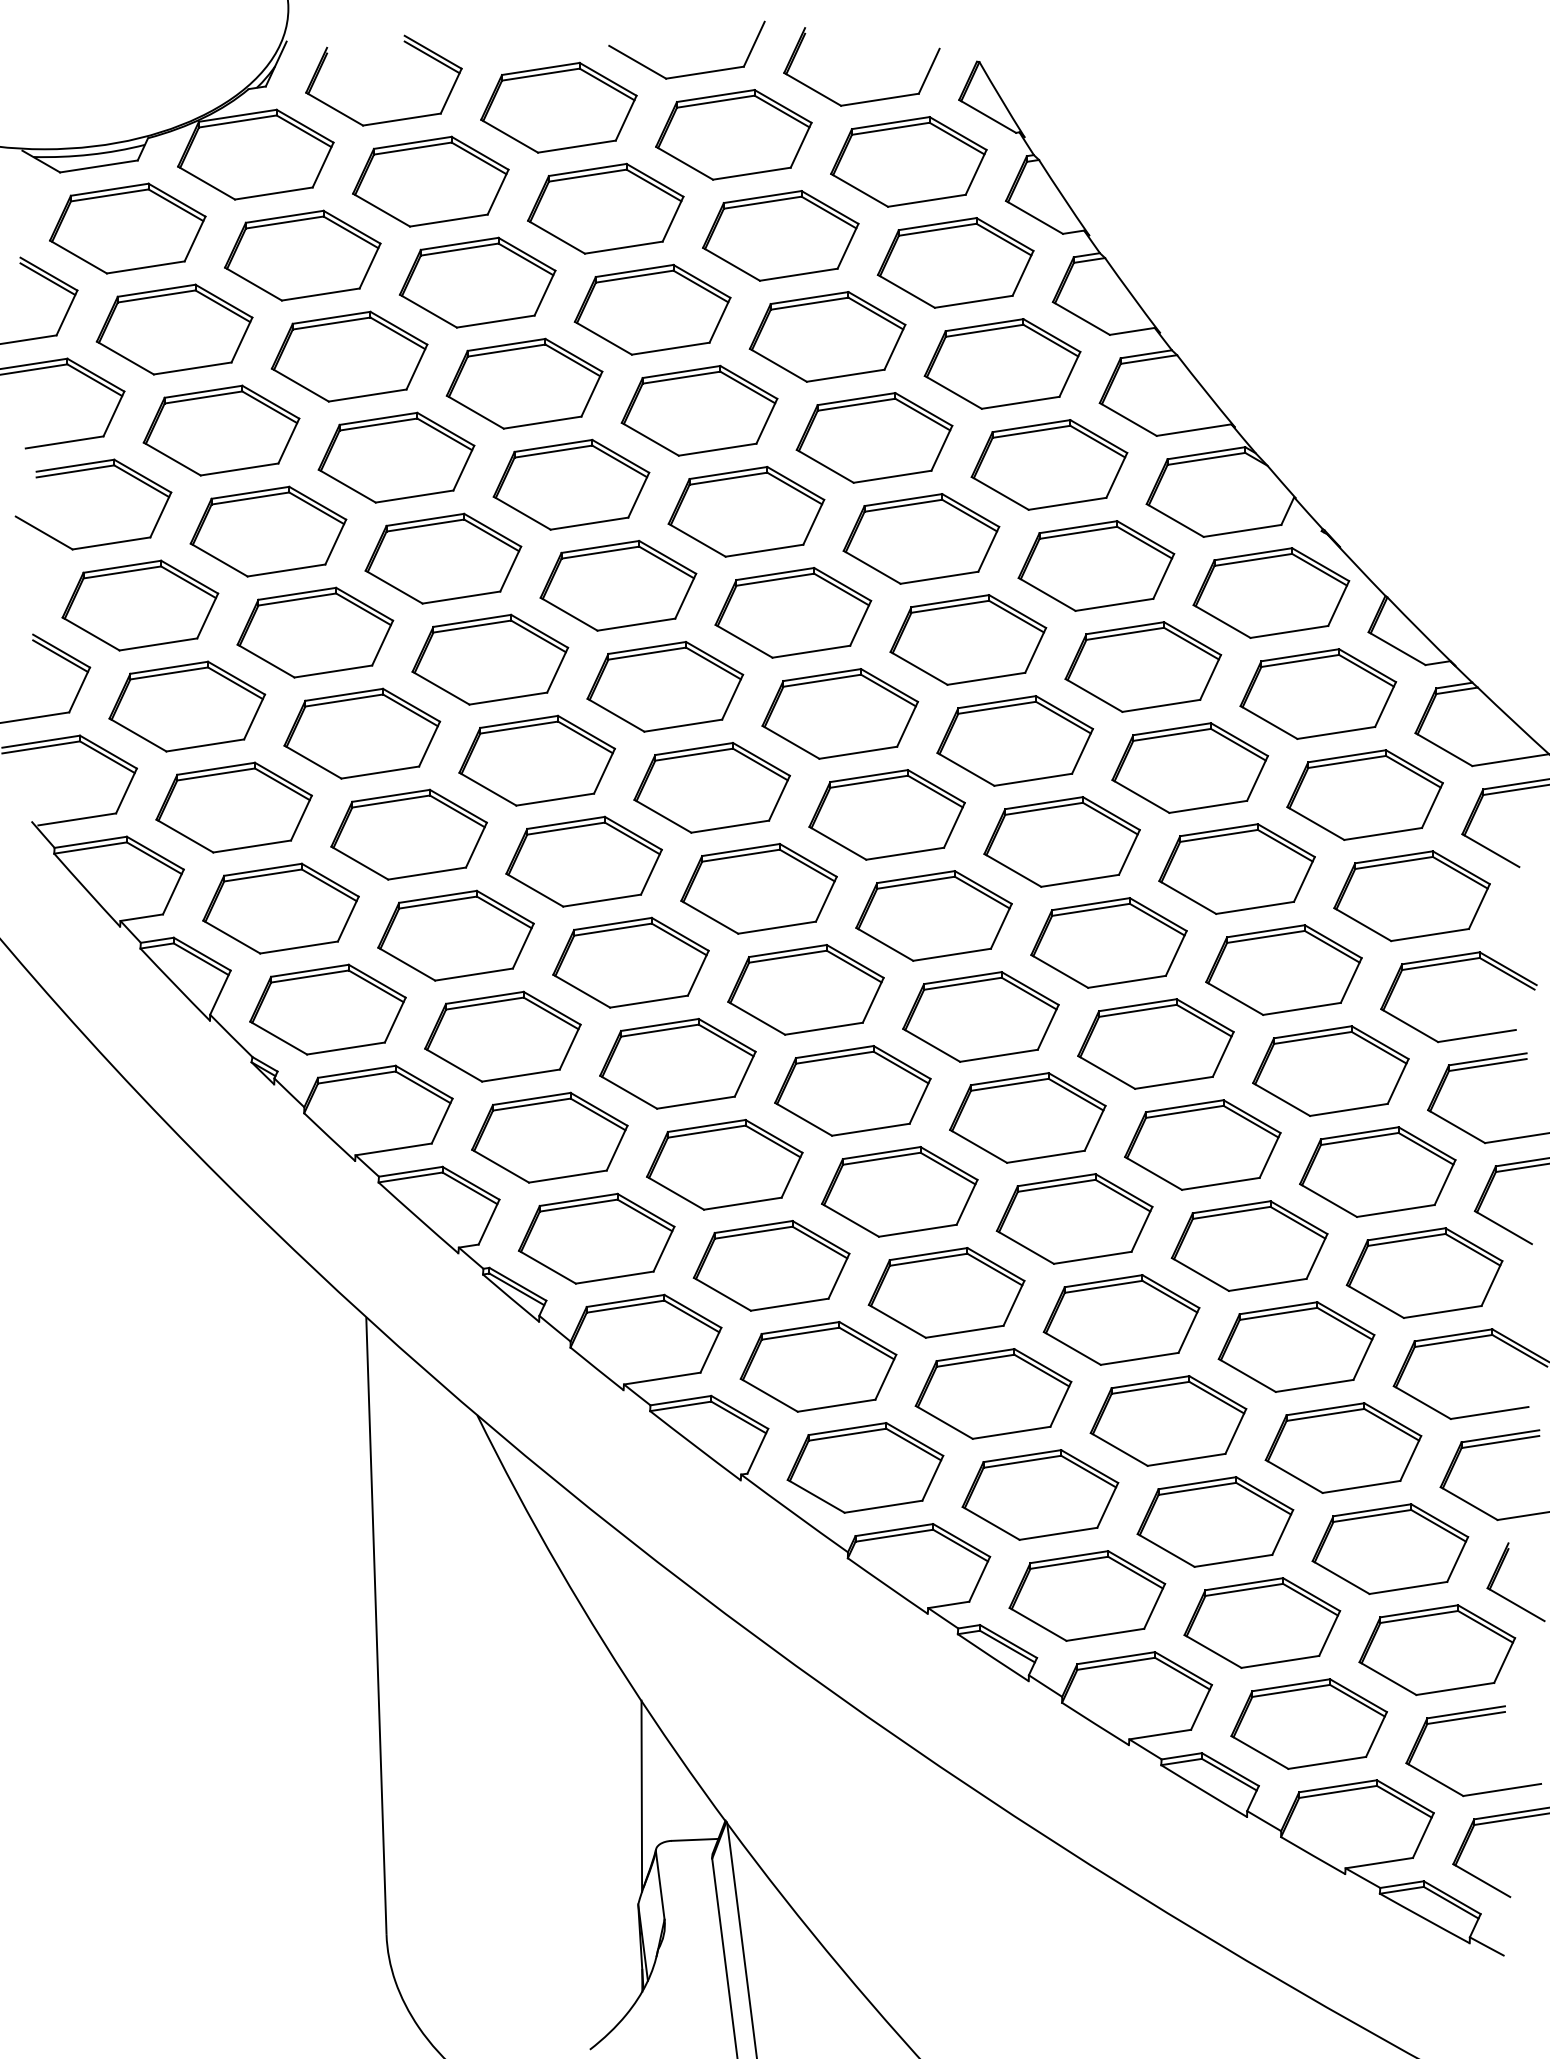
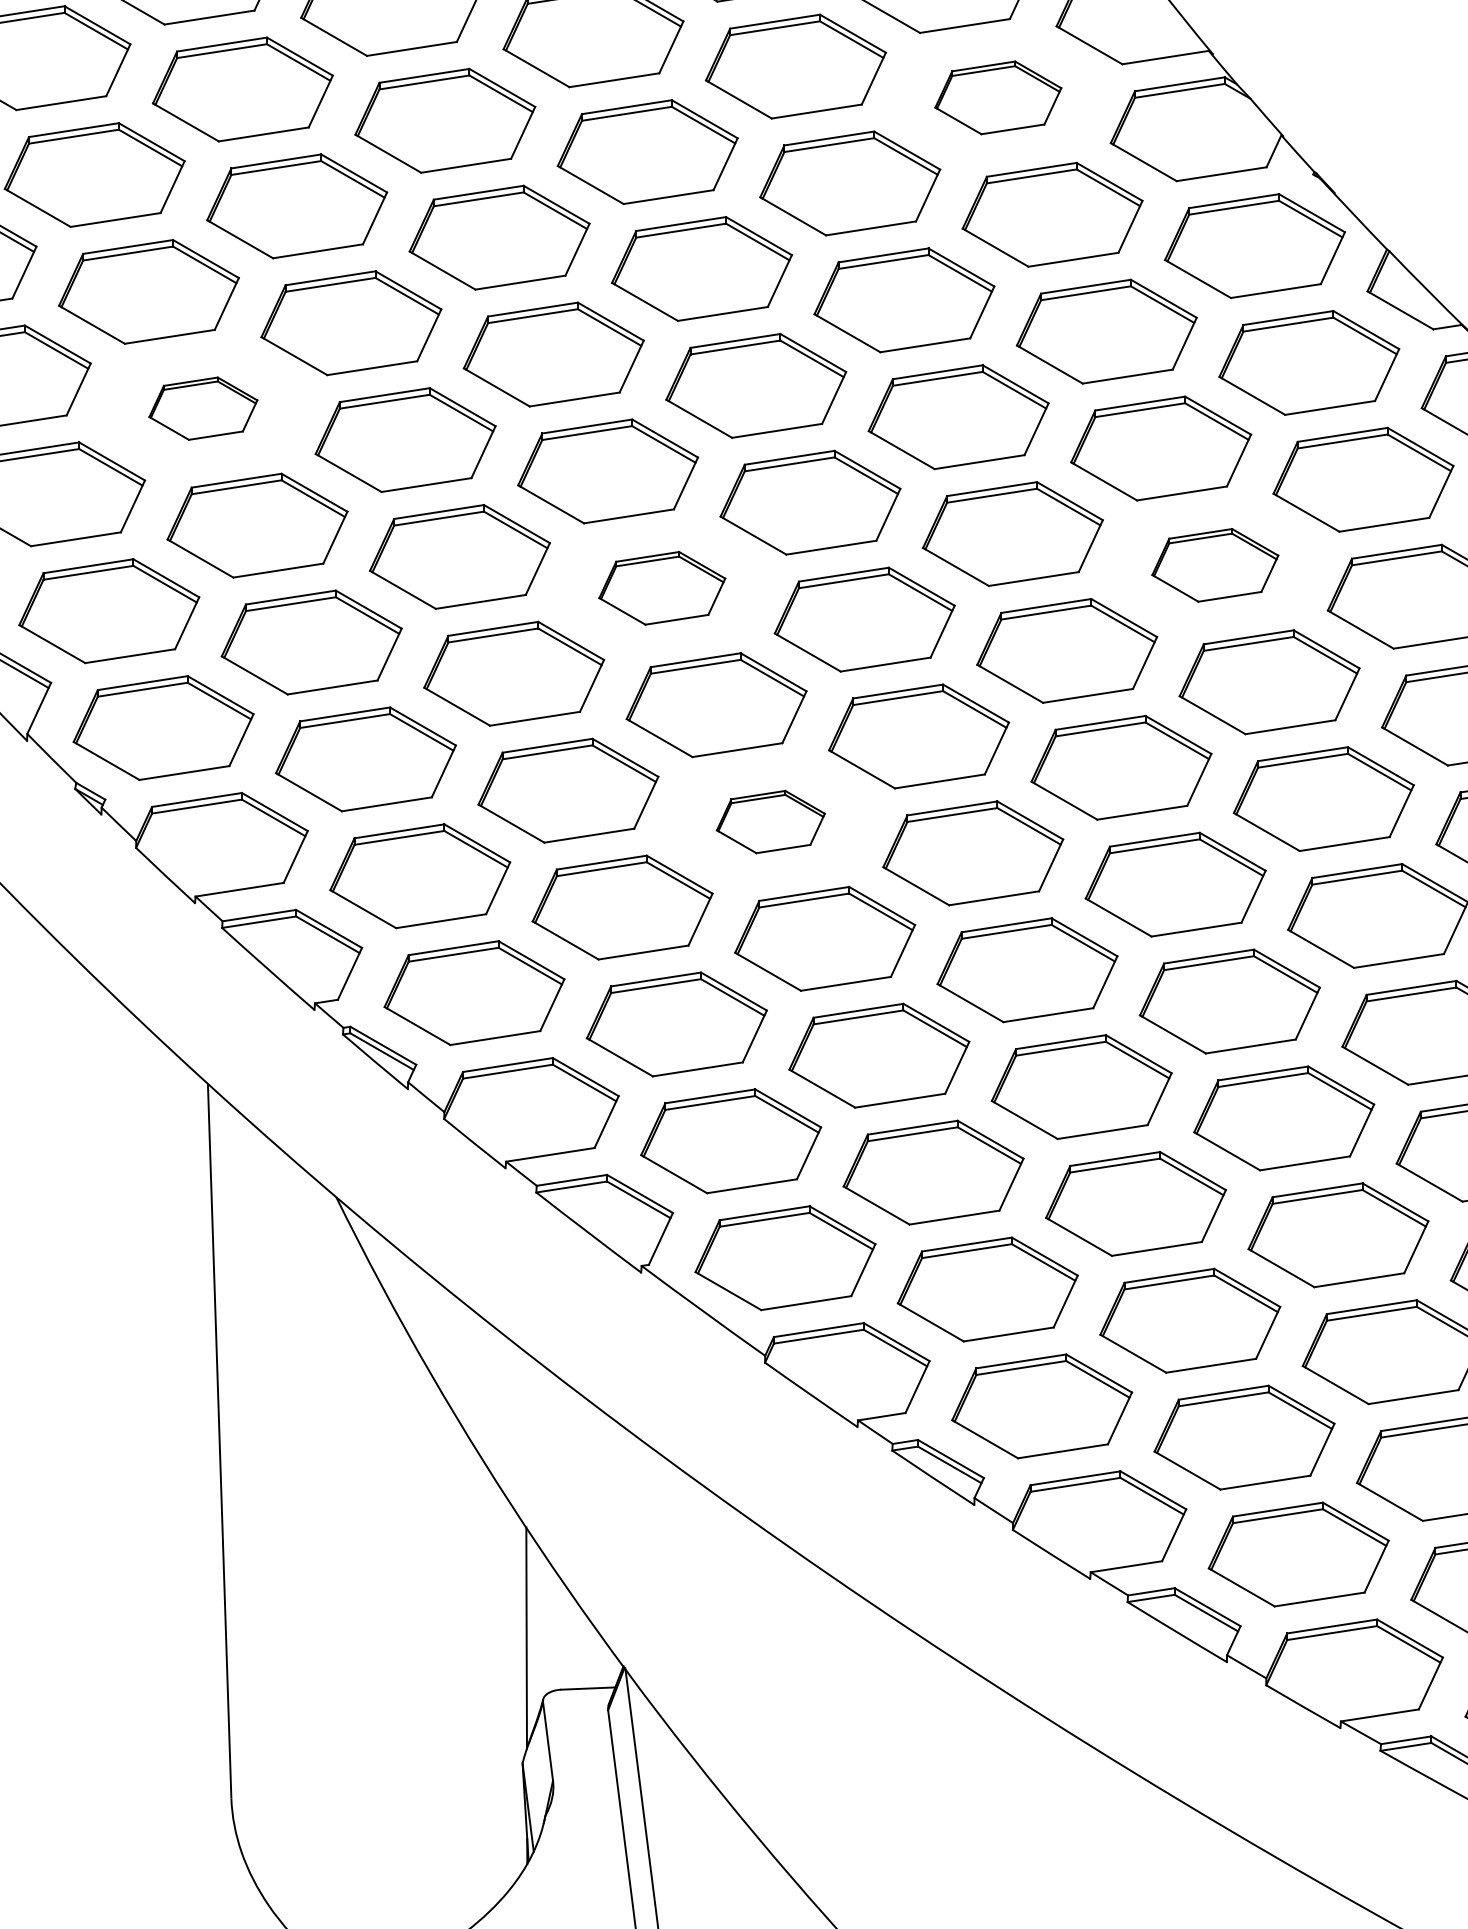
part: (1049, 464) -> (998, 97), size x0.7
part: (362, 733) -> (203, 408), size x0.6
part: (1236, 868) -> (1214, 564), size x0.7
part: (758, 888) -> (661, 587), size x0.7
part: (852, 1090) -> (770, 821), size x0.6

